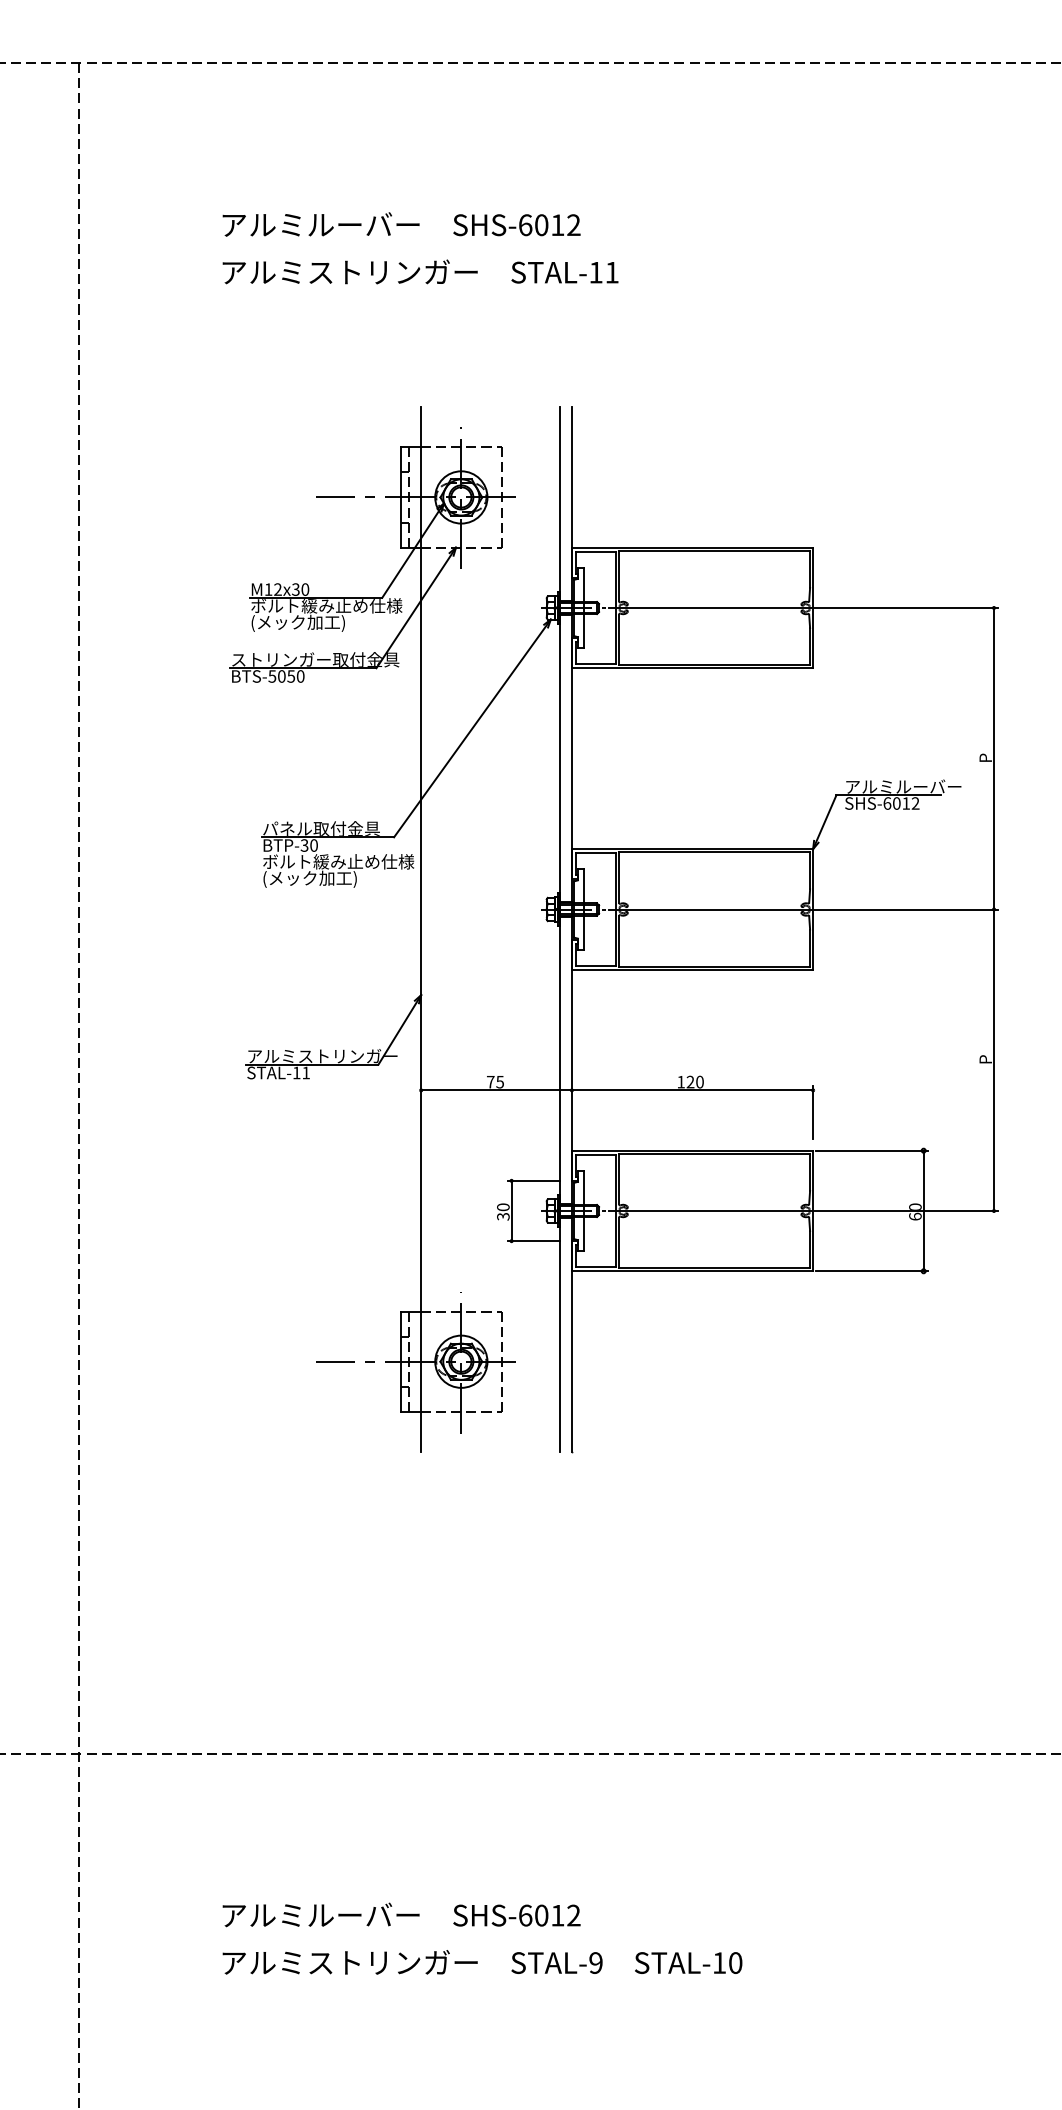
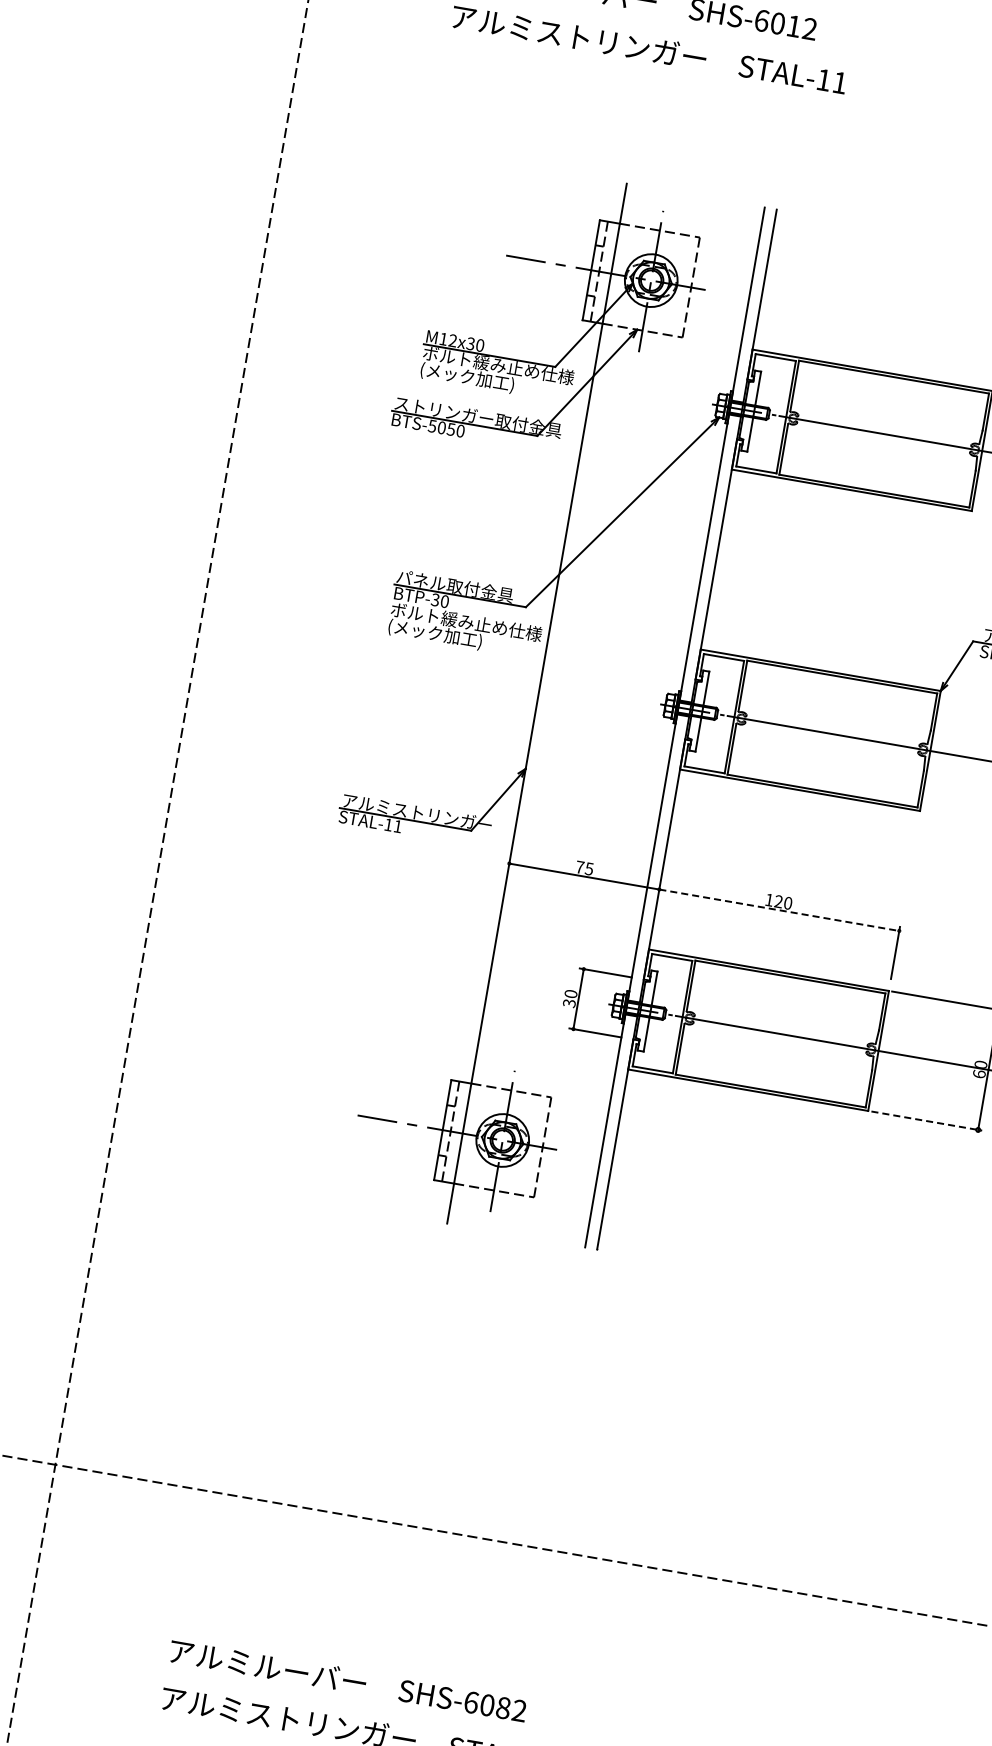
line: (692, 1090) -> (779, 910), solid -> dashed
line: (872, 1271) -> (927, 1121), solid -> dashed
text: (557, 1915) -> (503, 1707), SHS-6012 -> SHS-6082

